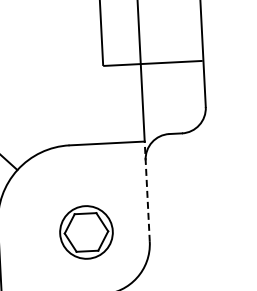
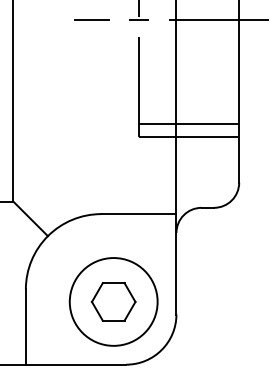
line: (152, 50) -> (188, 123), added
line: (147, 190) -> (176, 263), dashed -> solid
circle: (86, 232) -> (113, 301), size x1.67

